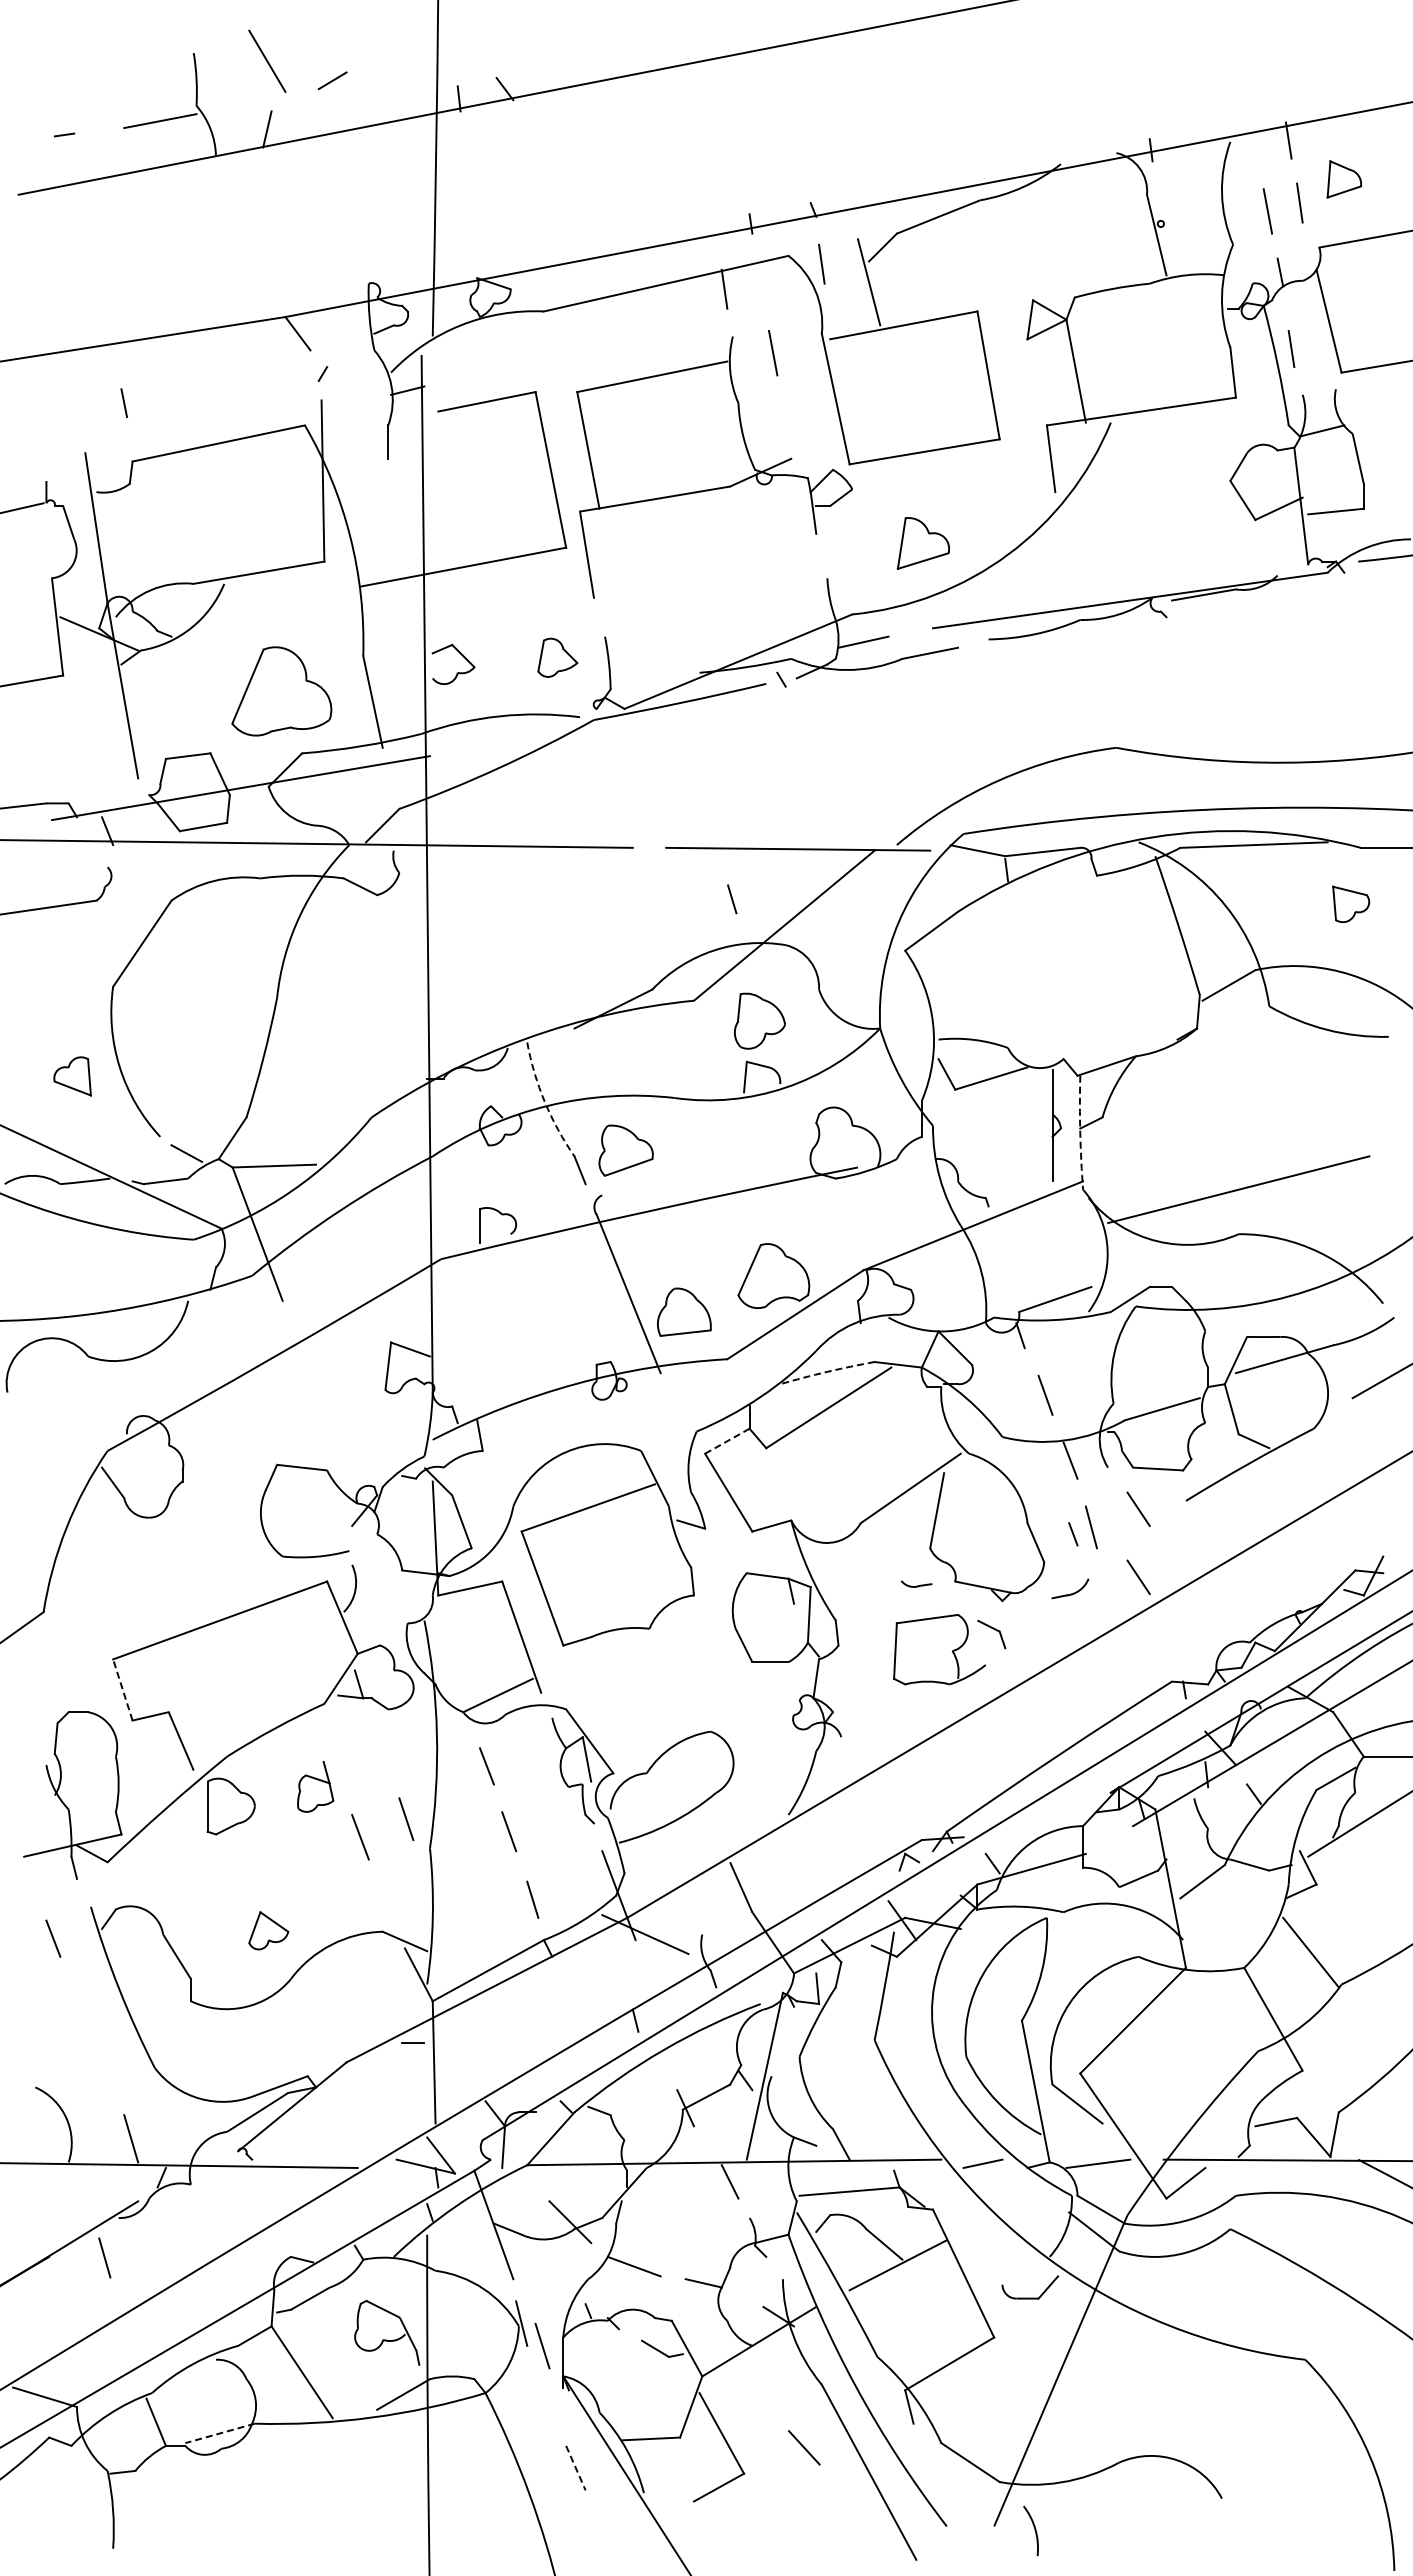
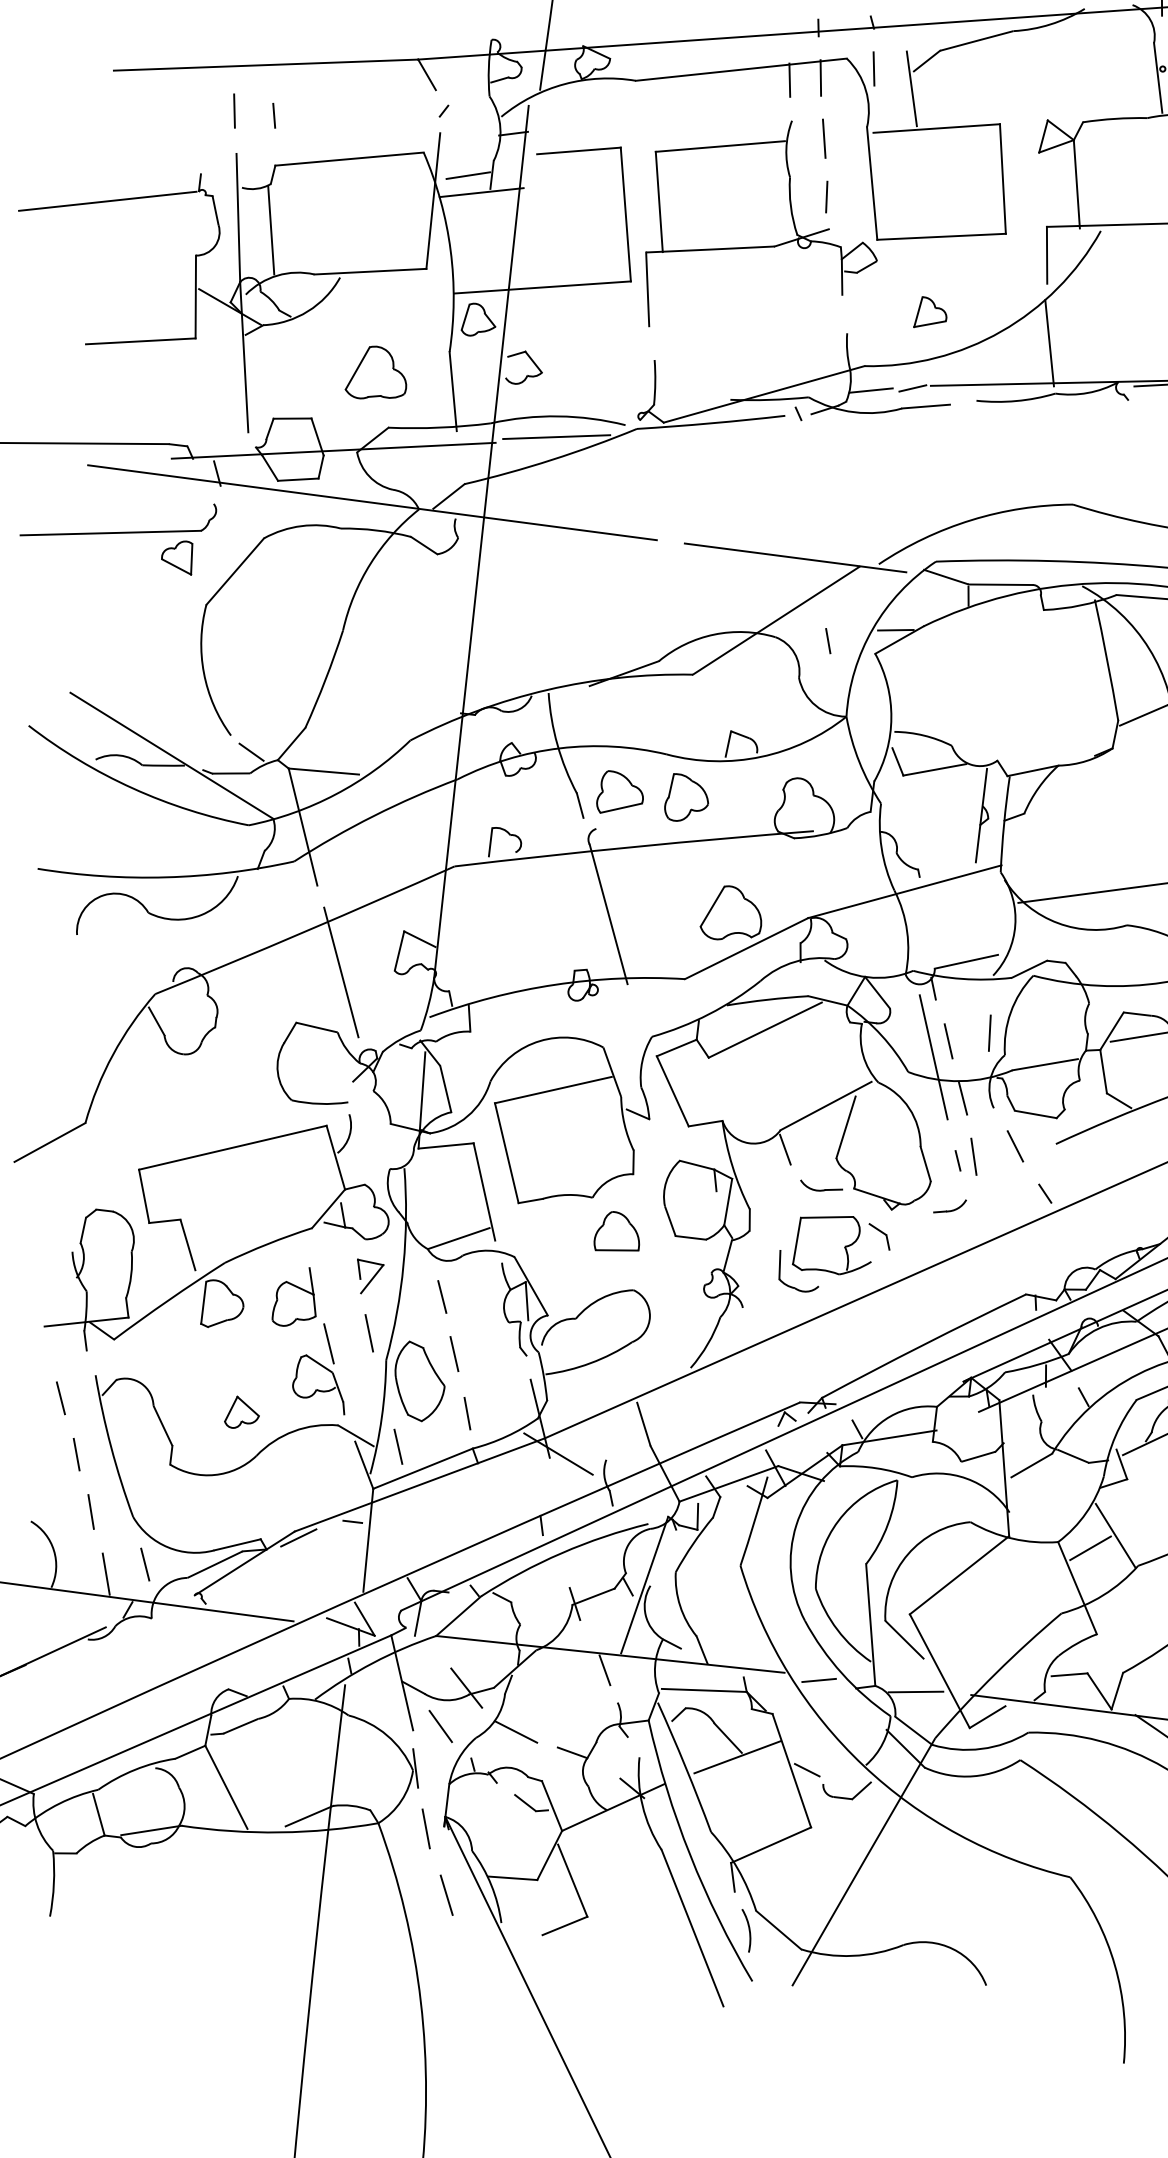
line: (760, 282) -> (820, 78), added
line: (76, 402) -> (234, 110), added
line: (783, 421) -> (826, 197), added
line: (360, 446) -> (468, 175), added
line: (378, 464) -> (481, 192), added
line: (136, 537) -> (271, 229), added
part: (923, 543) -> (931, 313), size x0.71
line: (1066, 561) -> (1049, 343), added
line: (911, 633) -> (912, 388), added
part: (557, 657) -> (479, 320), moved
part: (281, 691) -> (377, 373), size x0.71
line: (500, 740) -> (556, 436), added
line: (732, 899) -> (828, 641), moved
line: (925, 919) -> (895, 629), added
part: (759, 1020) -> (687, 798), moved
part: (72, 1076) -> (177, 556), moved
arc: (544, 1101) -> (557, 744), dashed -> solid
arc: (1080, 1132) -> (1004, 824), dashed -> solid
part: (684, 1311) -> (618, 1232), moved
arc: (827, 1371) -> (767, 999), dashed -> solid
line: (1092, 1379) -> (989, 1032), added
line: (322, 1399) -> (340, 972), added
line: (1030, 1416) -> (933, 1057), added
line: (727, 1441) -> (676, 1048), dashed -> solid
line: (868, 1545) -> (784, 1149), added
line: (1180, 1560) -> (1045, 1193), added
line: (1138, 1576) -> (1008, 1202), removed
part: (916, 1583) -> (821, 1186), size x1.67
line: (122, 1689) -> (143, 1195), dashed -> solid
part: (899, 1705) -> (794, 1287), added
part: (397, 1753) -> (368, 1277), added
part: (315, 1786) -> (296, 1296), size x1.43
part: (472, 1869) -> (419, 1382), added
line: (456, 1948) -> (398, 1446), added
line: (1282, 1970) -> (1090, 1548), added
line: (79, 2002) -> (76, 1454), added
line: (351, 2068) -> (298, 1537), added
line: (175, 2122) -> (145, 1564), added
line: (104, 2257) -> (90, 1511), moved
line: (981, 2270) -> (807, 1769), added
part: (387, 2332) -> (320, 1383), moved
line: (542, 2346) -> (426, 1829), moved
line: (219, 2433) -> (150, 1830), dashed -> solid
line: (804, 2447) -> (441, 1726), moved
line: (576, 2468) -> (447, 1895), dashed -> solid
arc: (1034, 2530) -> (748, 1930), moved

